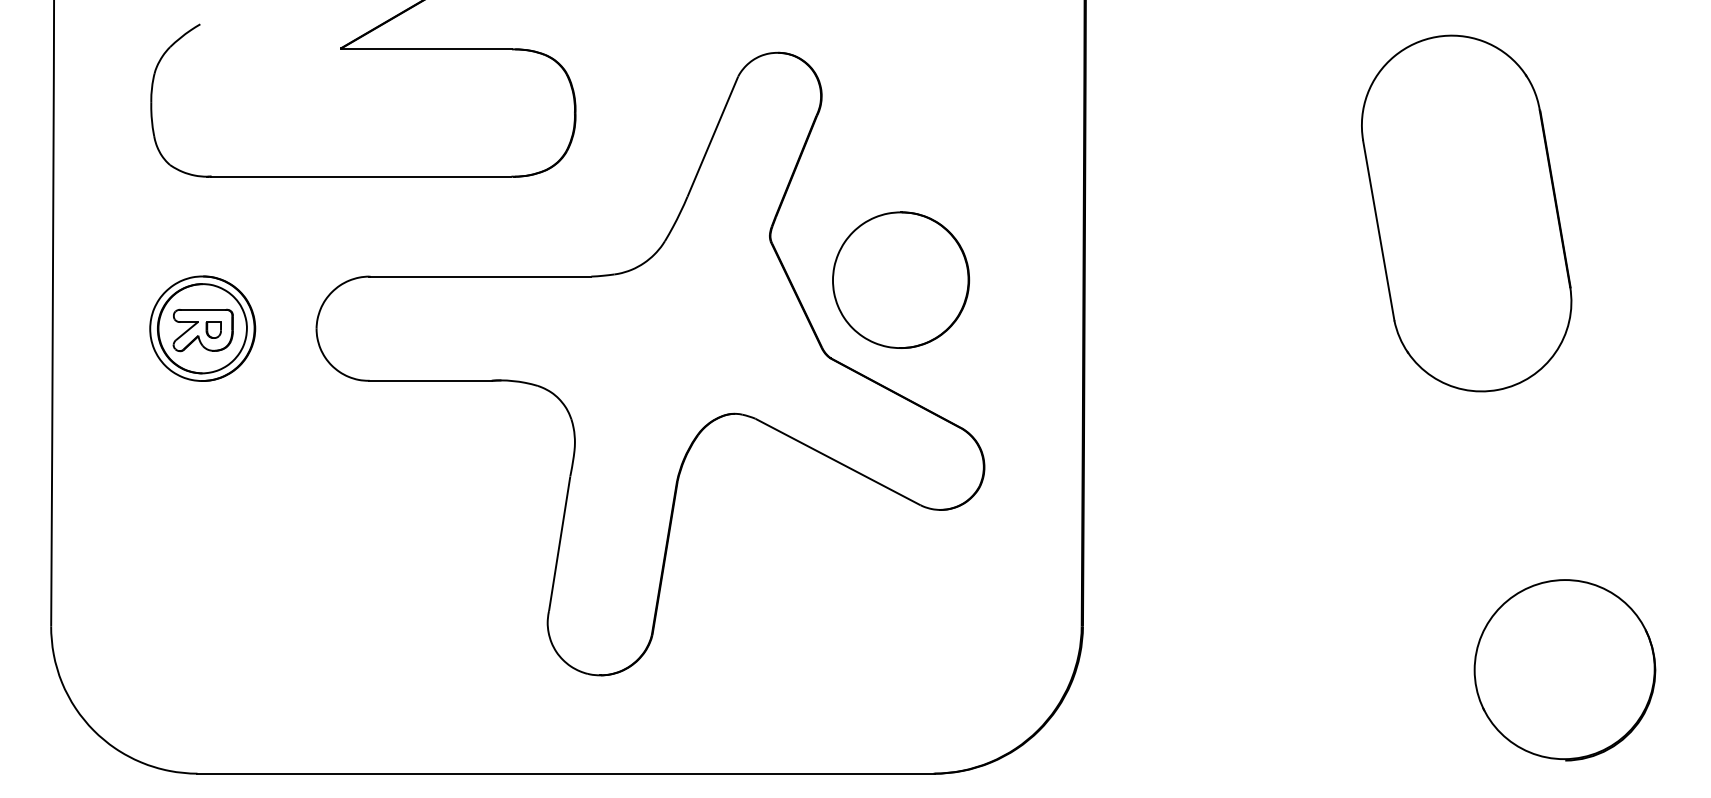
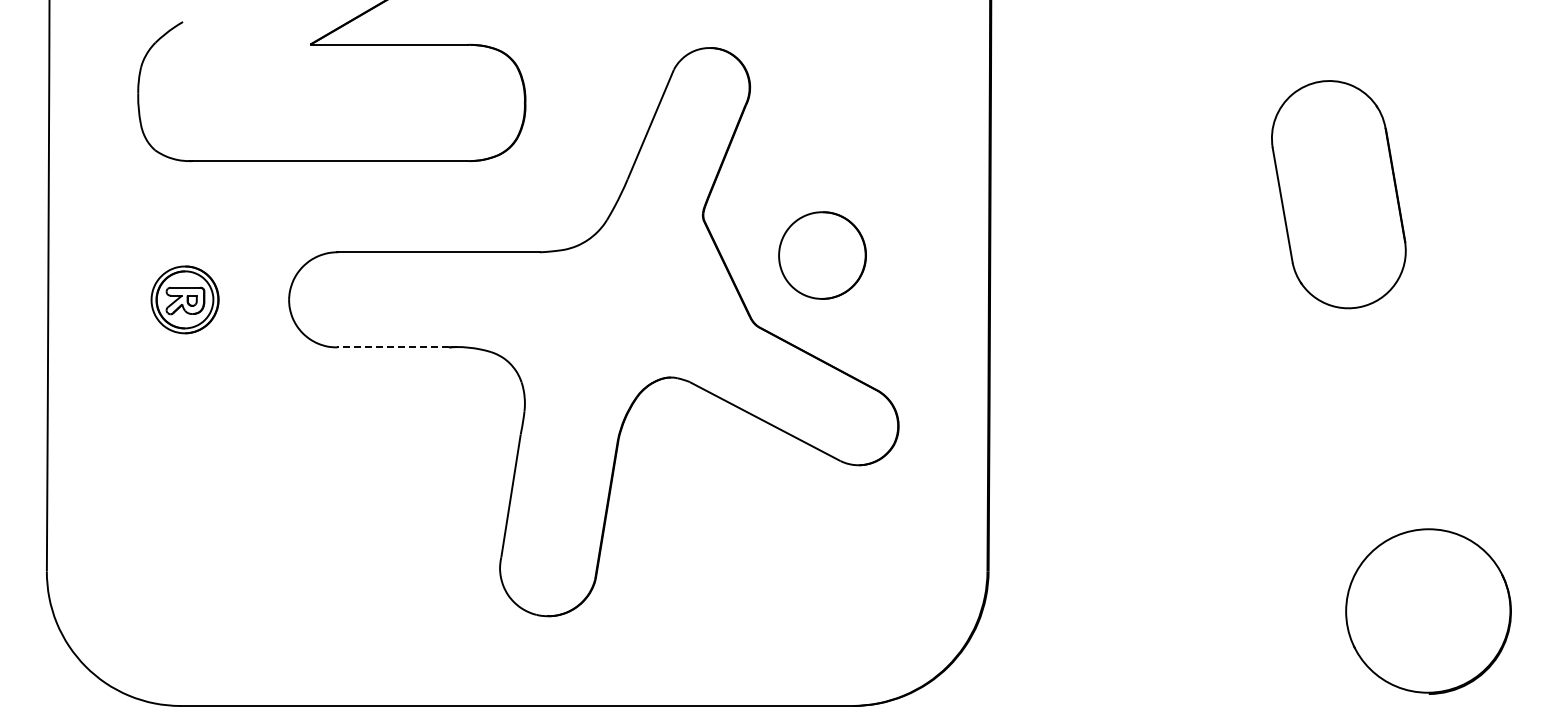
part: (1466, 213) -> (1338, 194), size x0.7
part: (900, 280) -> (822, 255), size x0.7
part: (201, 328) -> (184, 299), size x0.7
line: (429, 380) -> (392, 347), solid -> dashed

